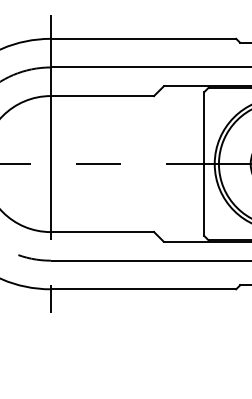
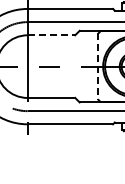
line: (102, 96) -> (51, 35), solid -> dashed
line: (204, 165) -> (98, 67), solid -> dashed

